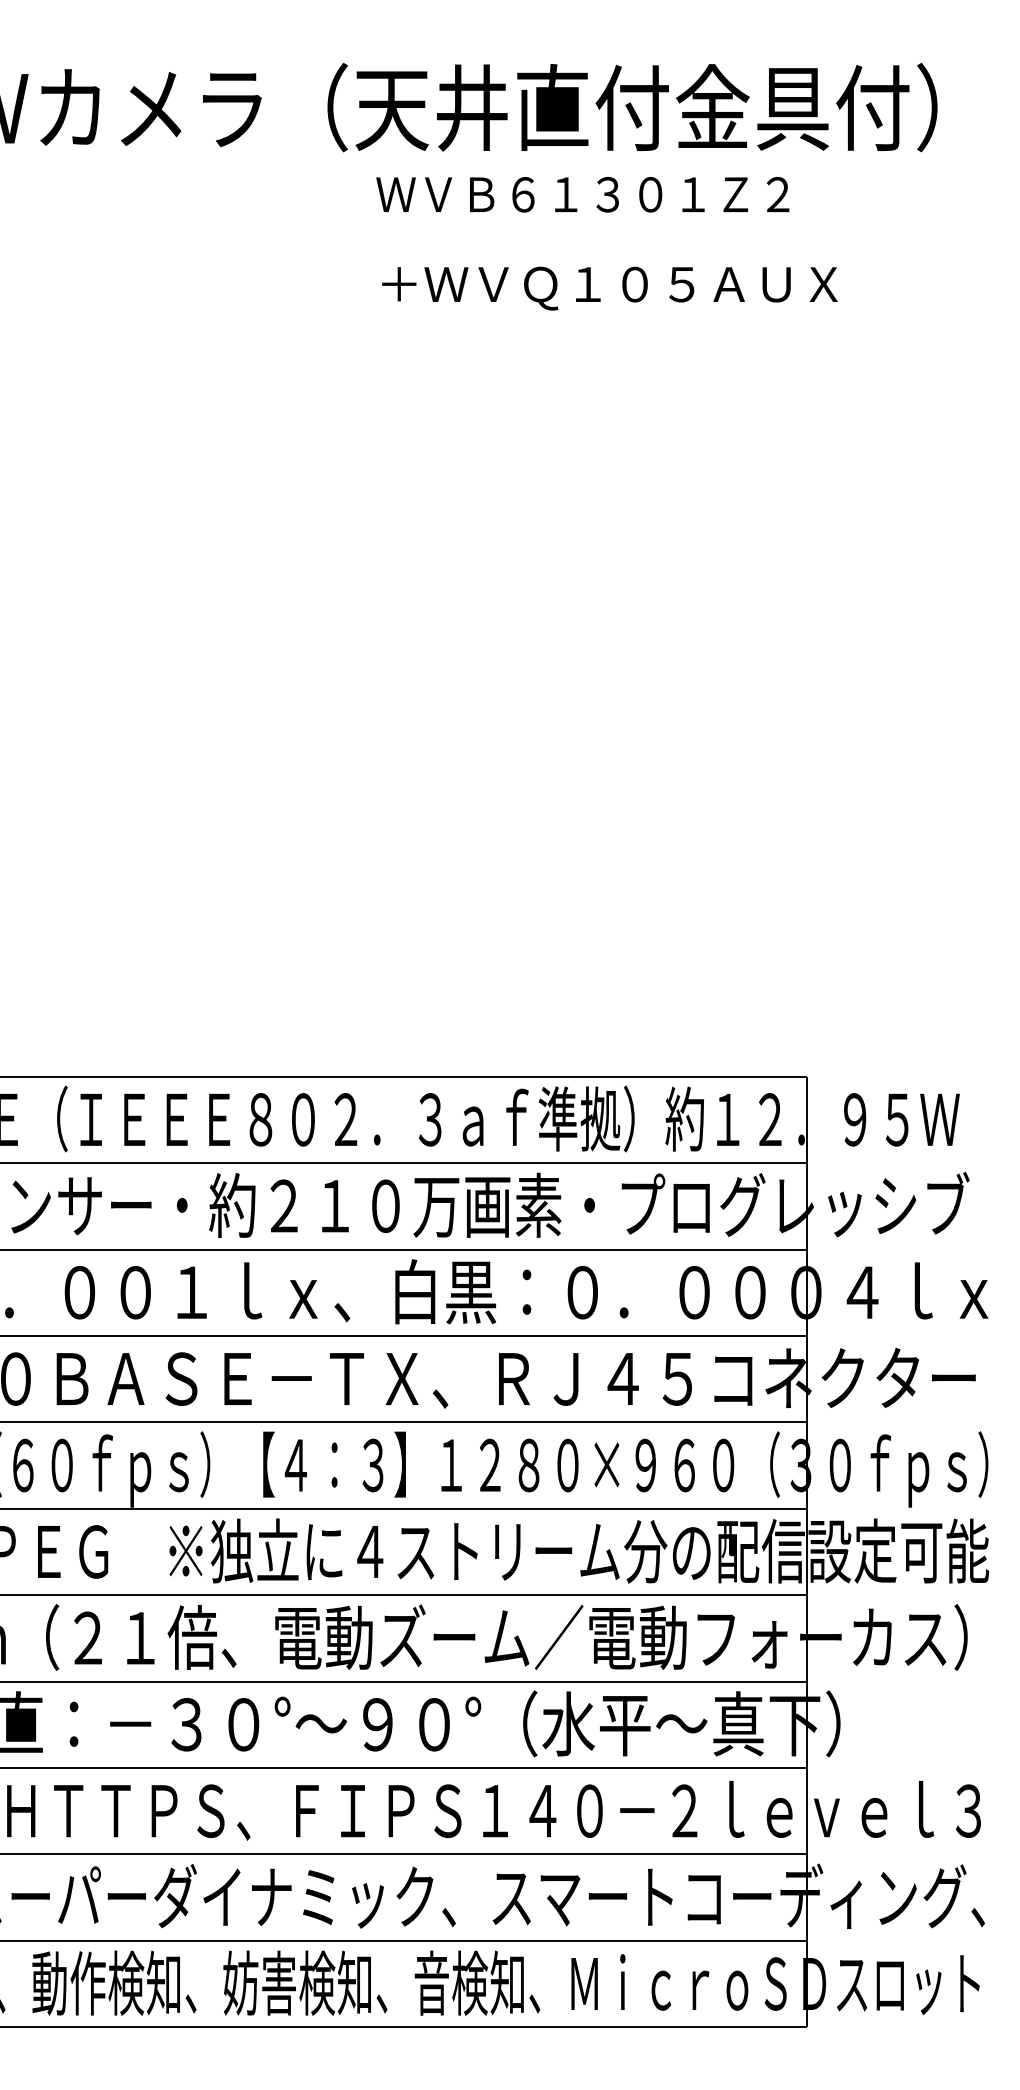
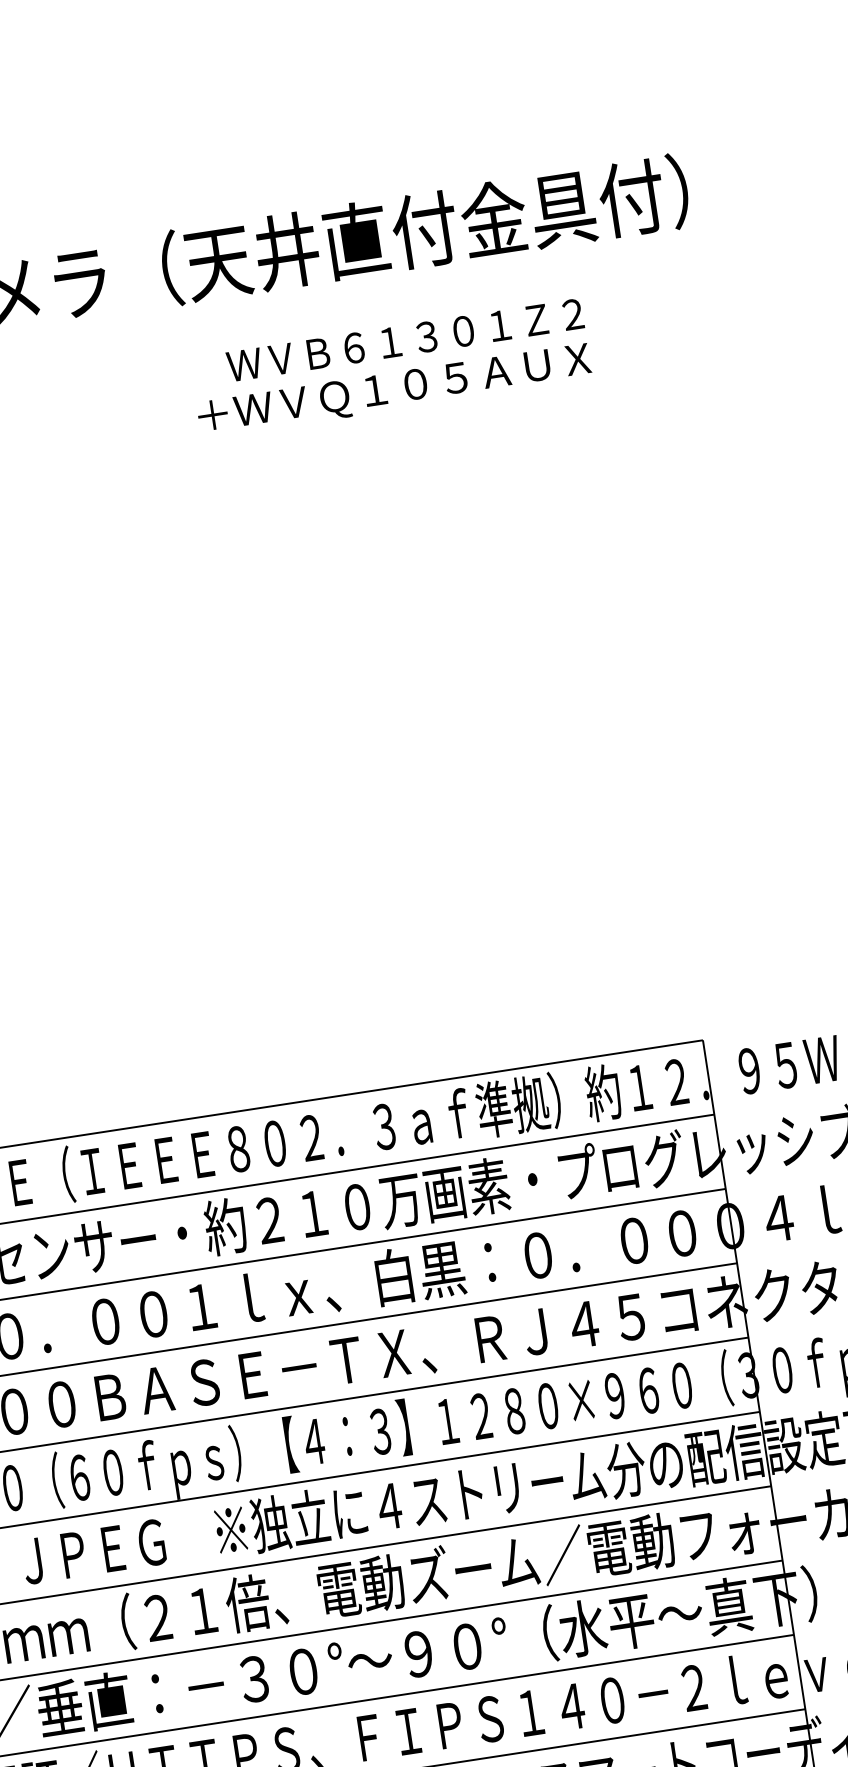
text: (582, 194) -> (404, 340), moved
text: (609, 288) -> (394, 391), moved

